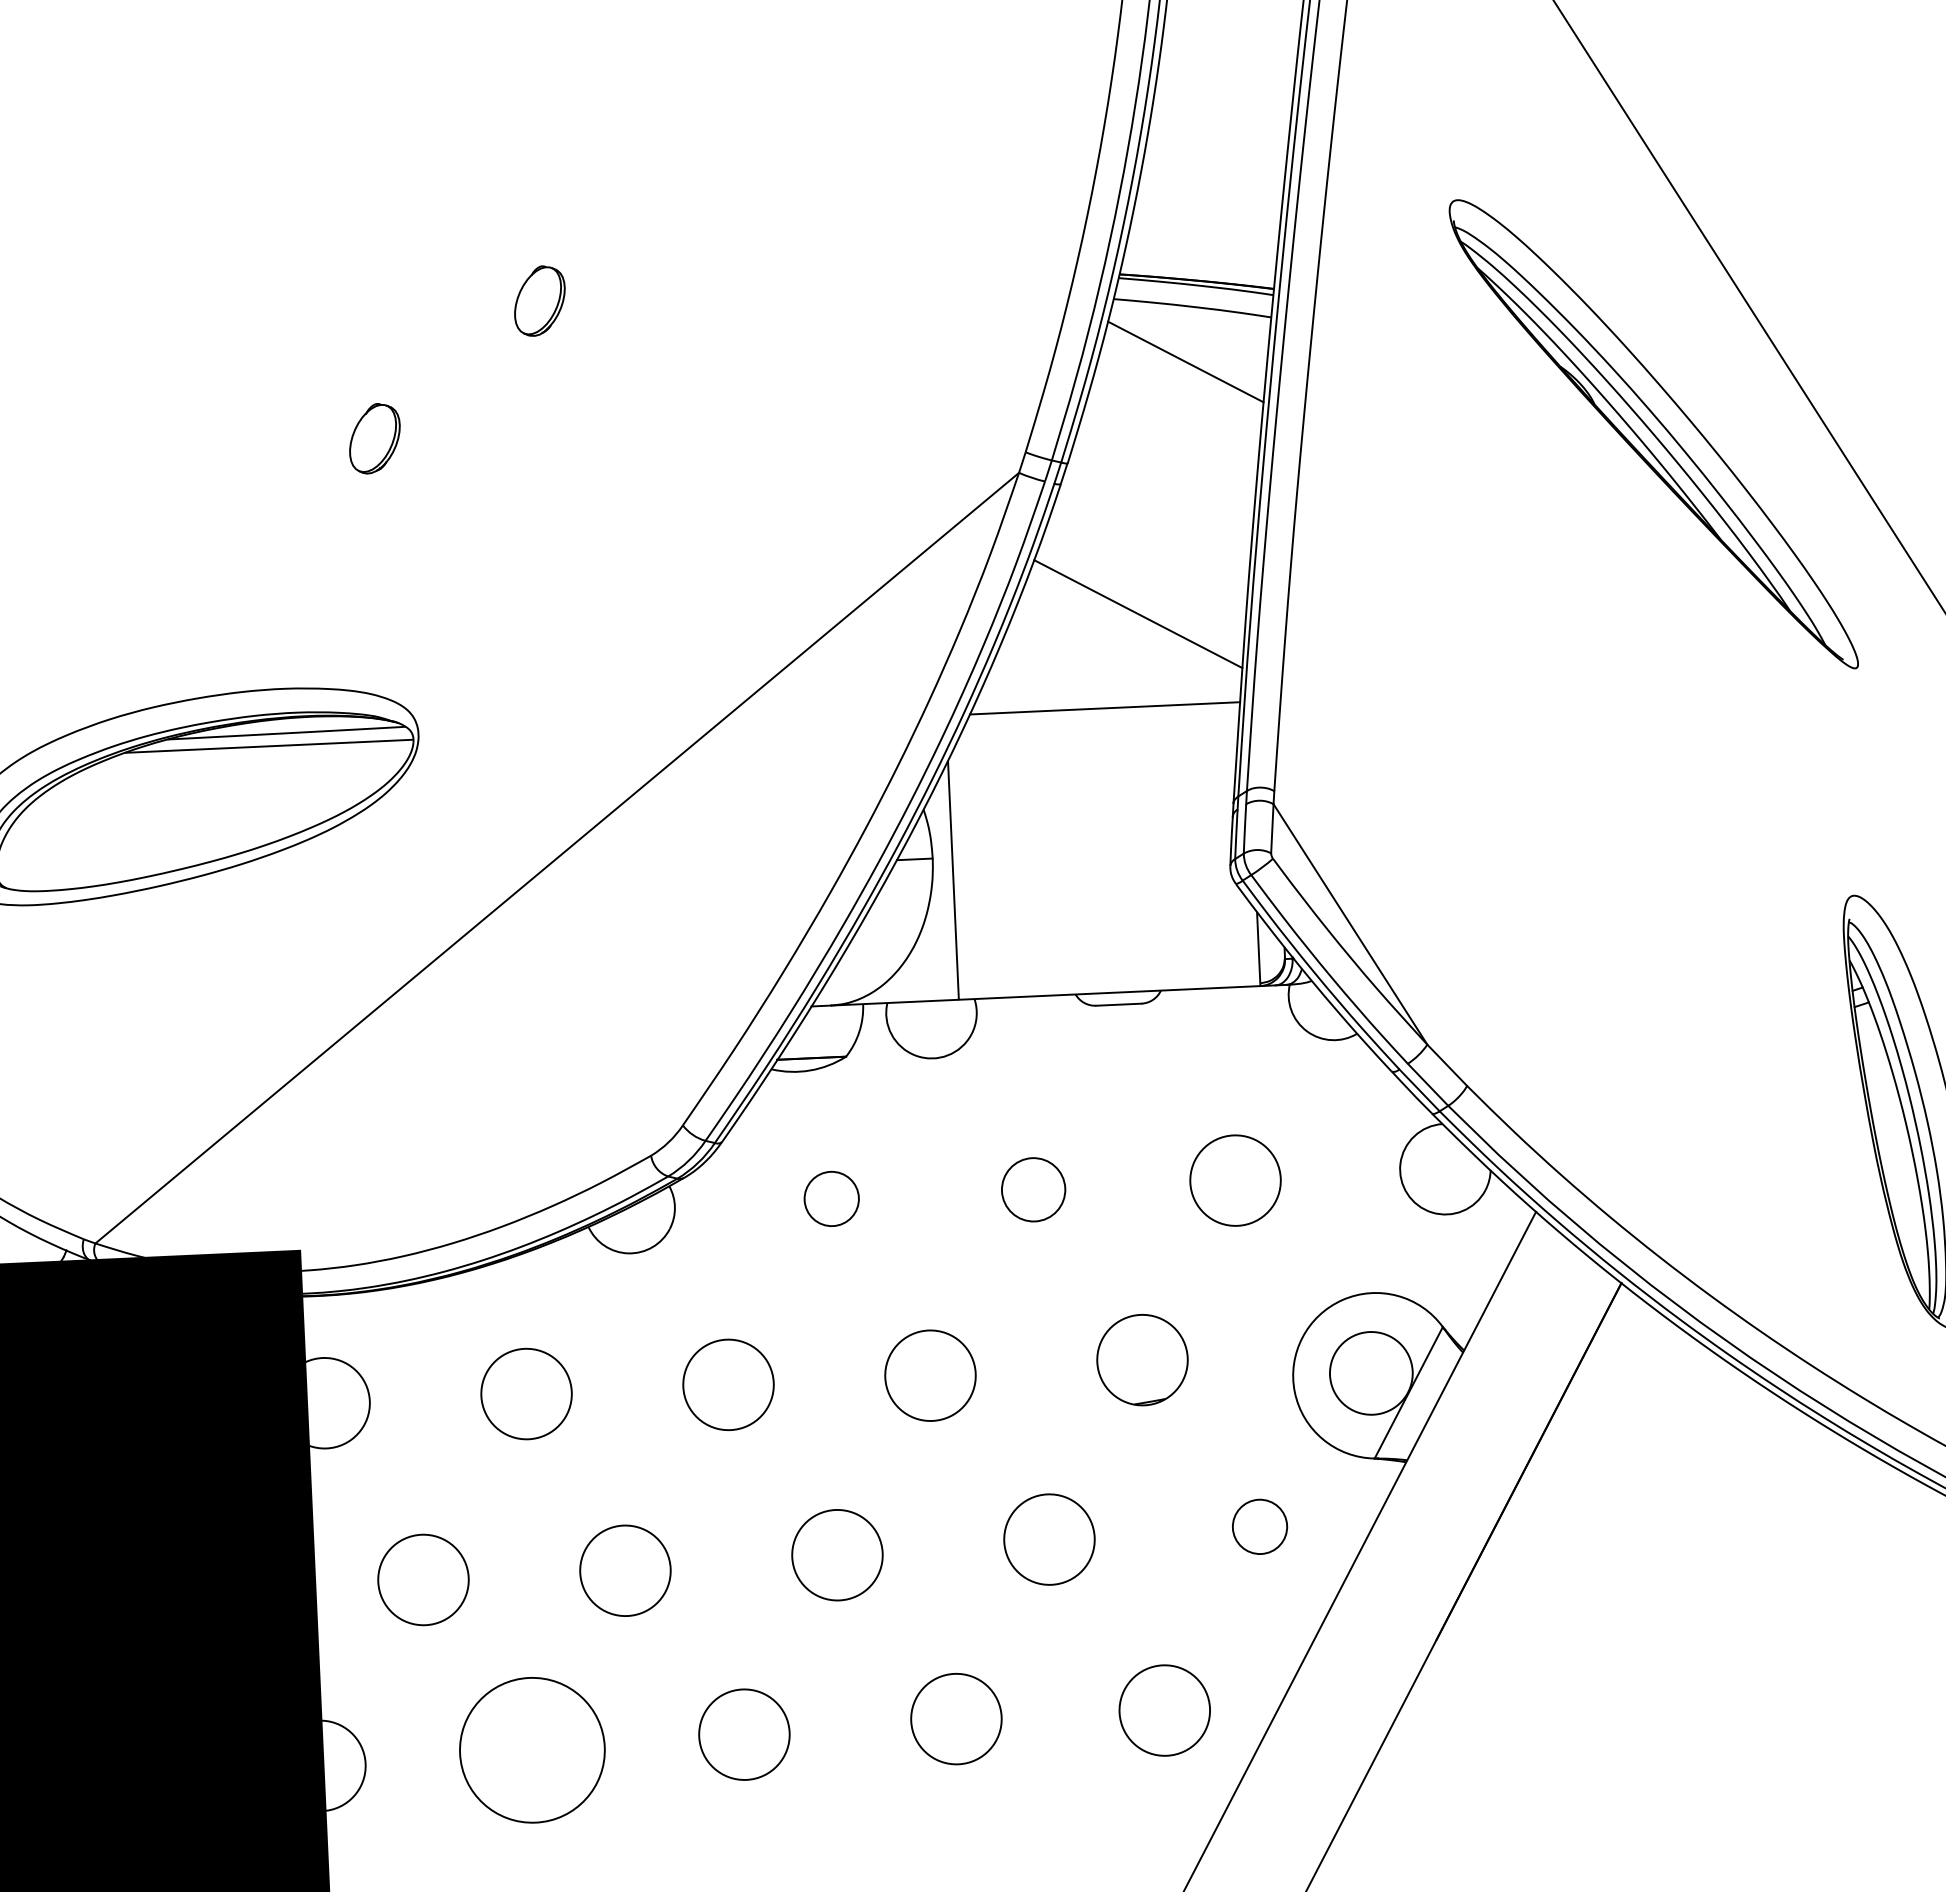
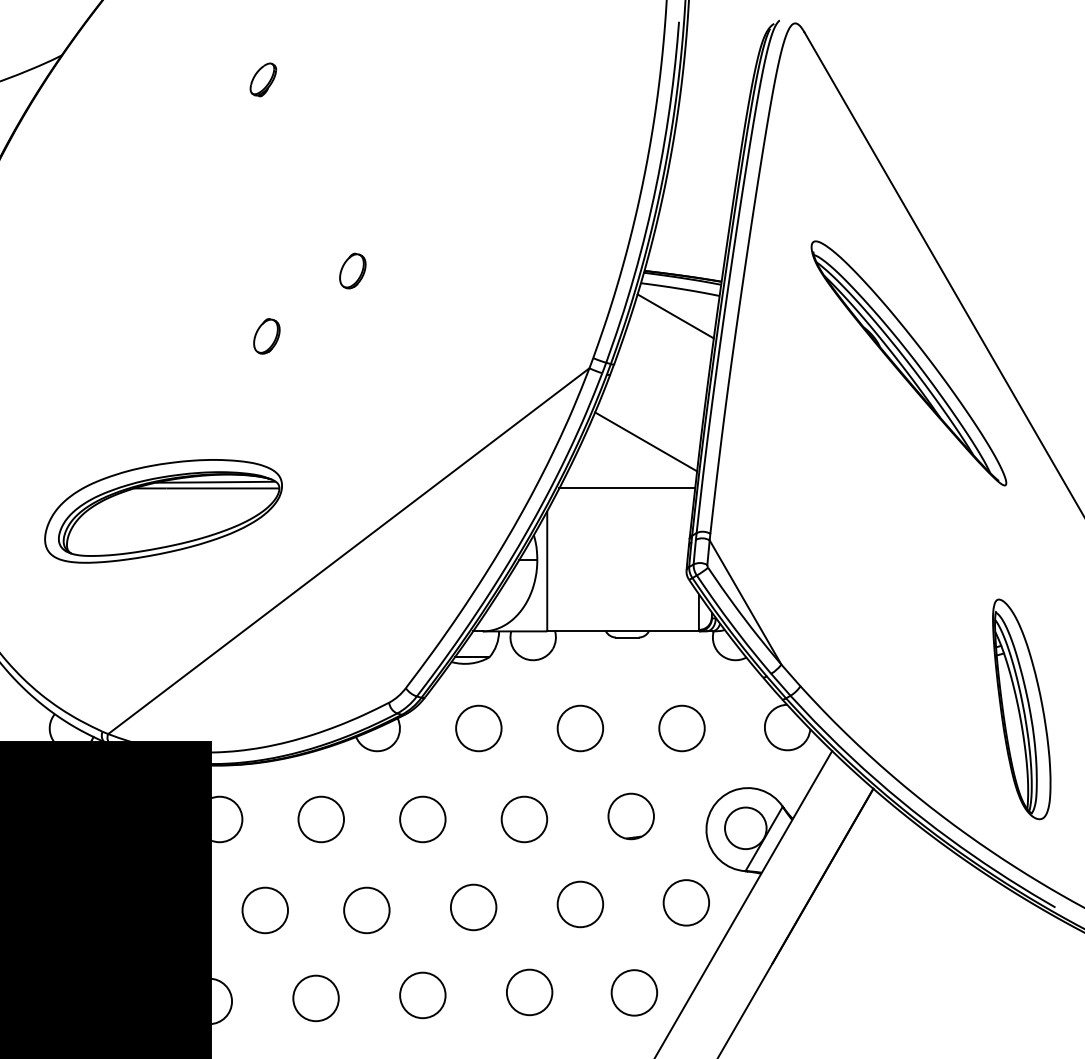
circle: (1033, 1189) -> (580, 728), size x1.43
circle: (830, 1199) -> (478, 728), size x1.67
circle: (1260, 1526) -> (686, 902), size x1.67
circle: (531, 1750) -> (315, 998), size x0.62

